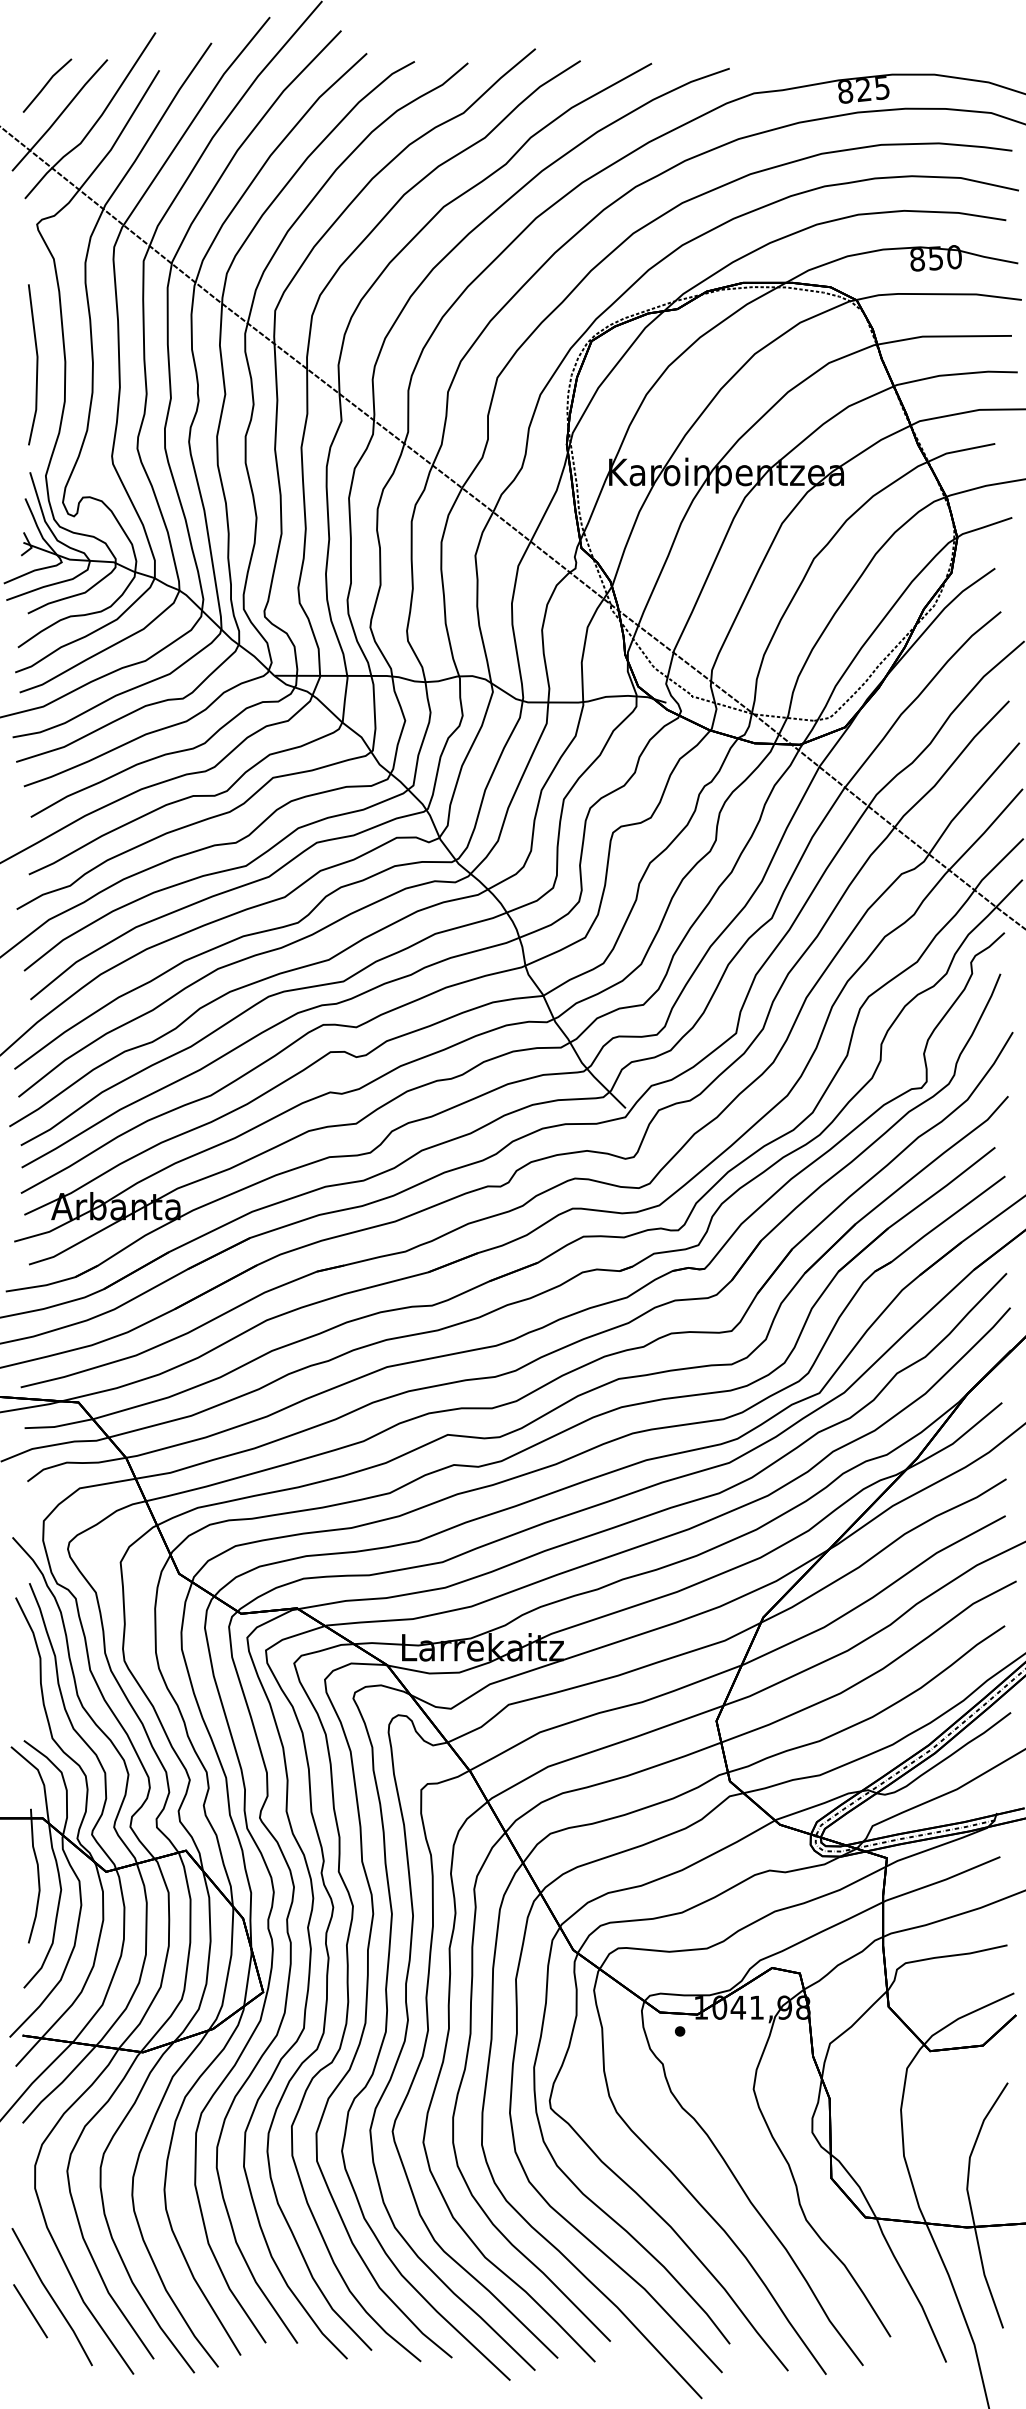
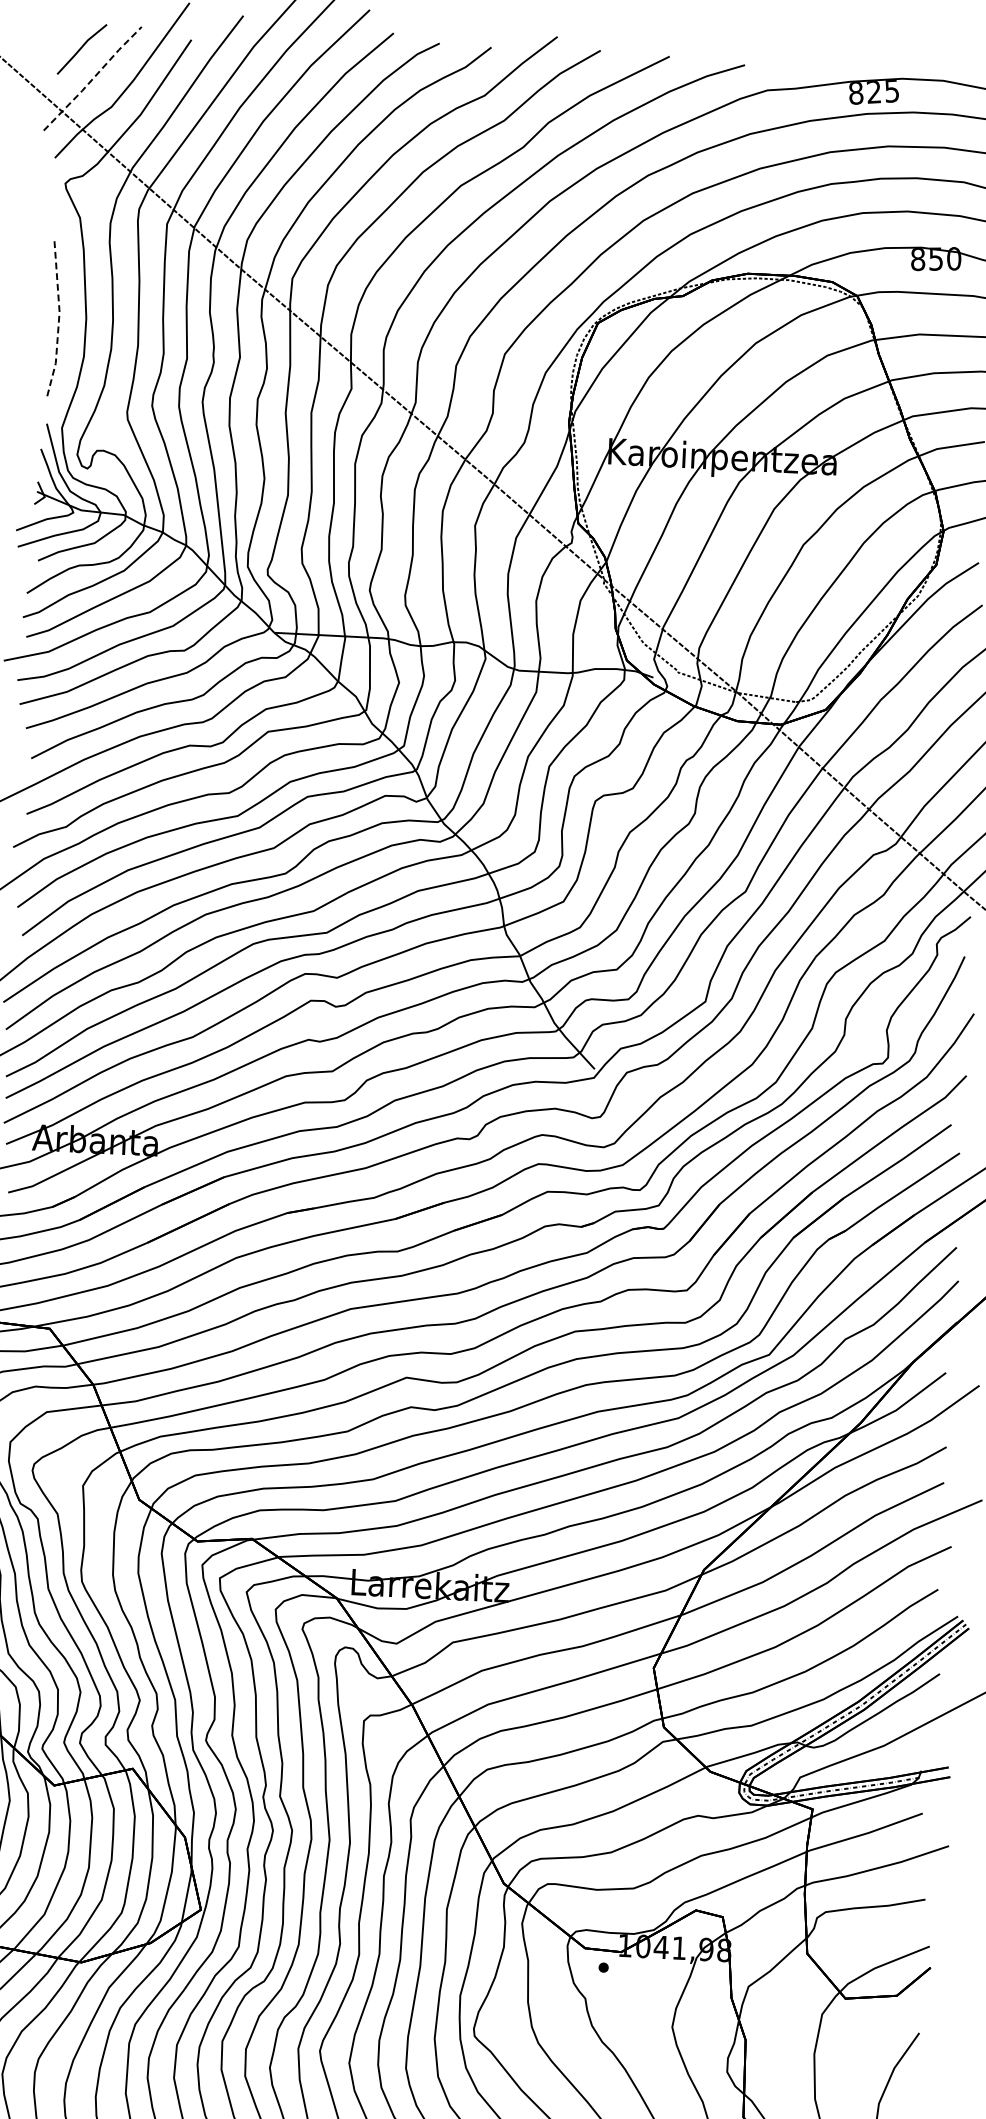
line: (60, 115) -> (93, 78), solid -> dashed
line: (37, 364) -> (59, 319), solid -> dashed

